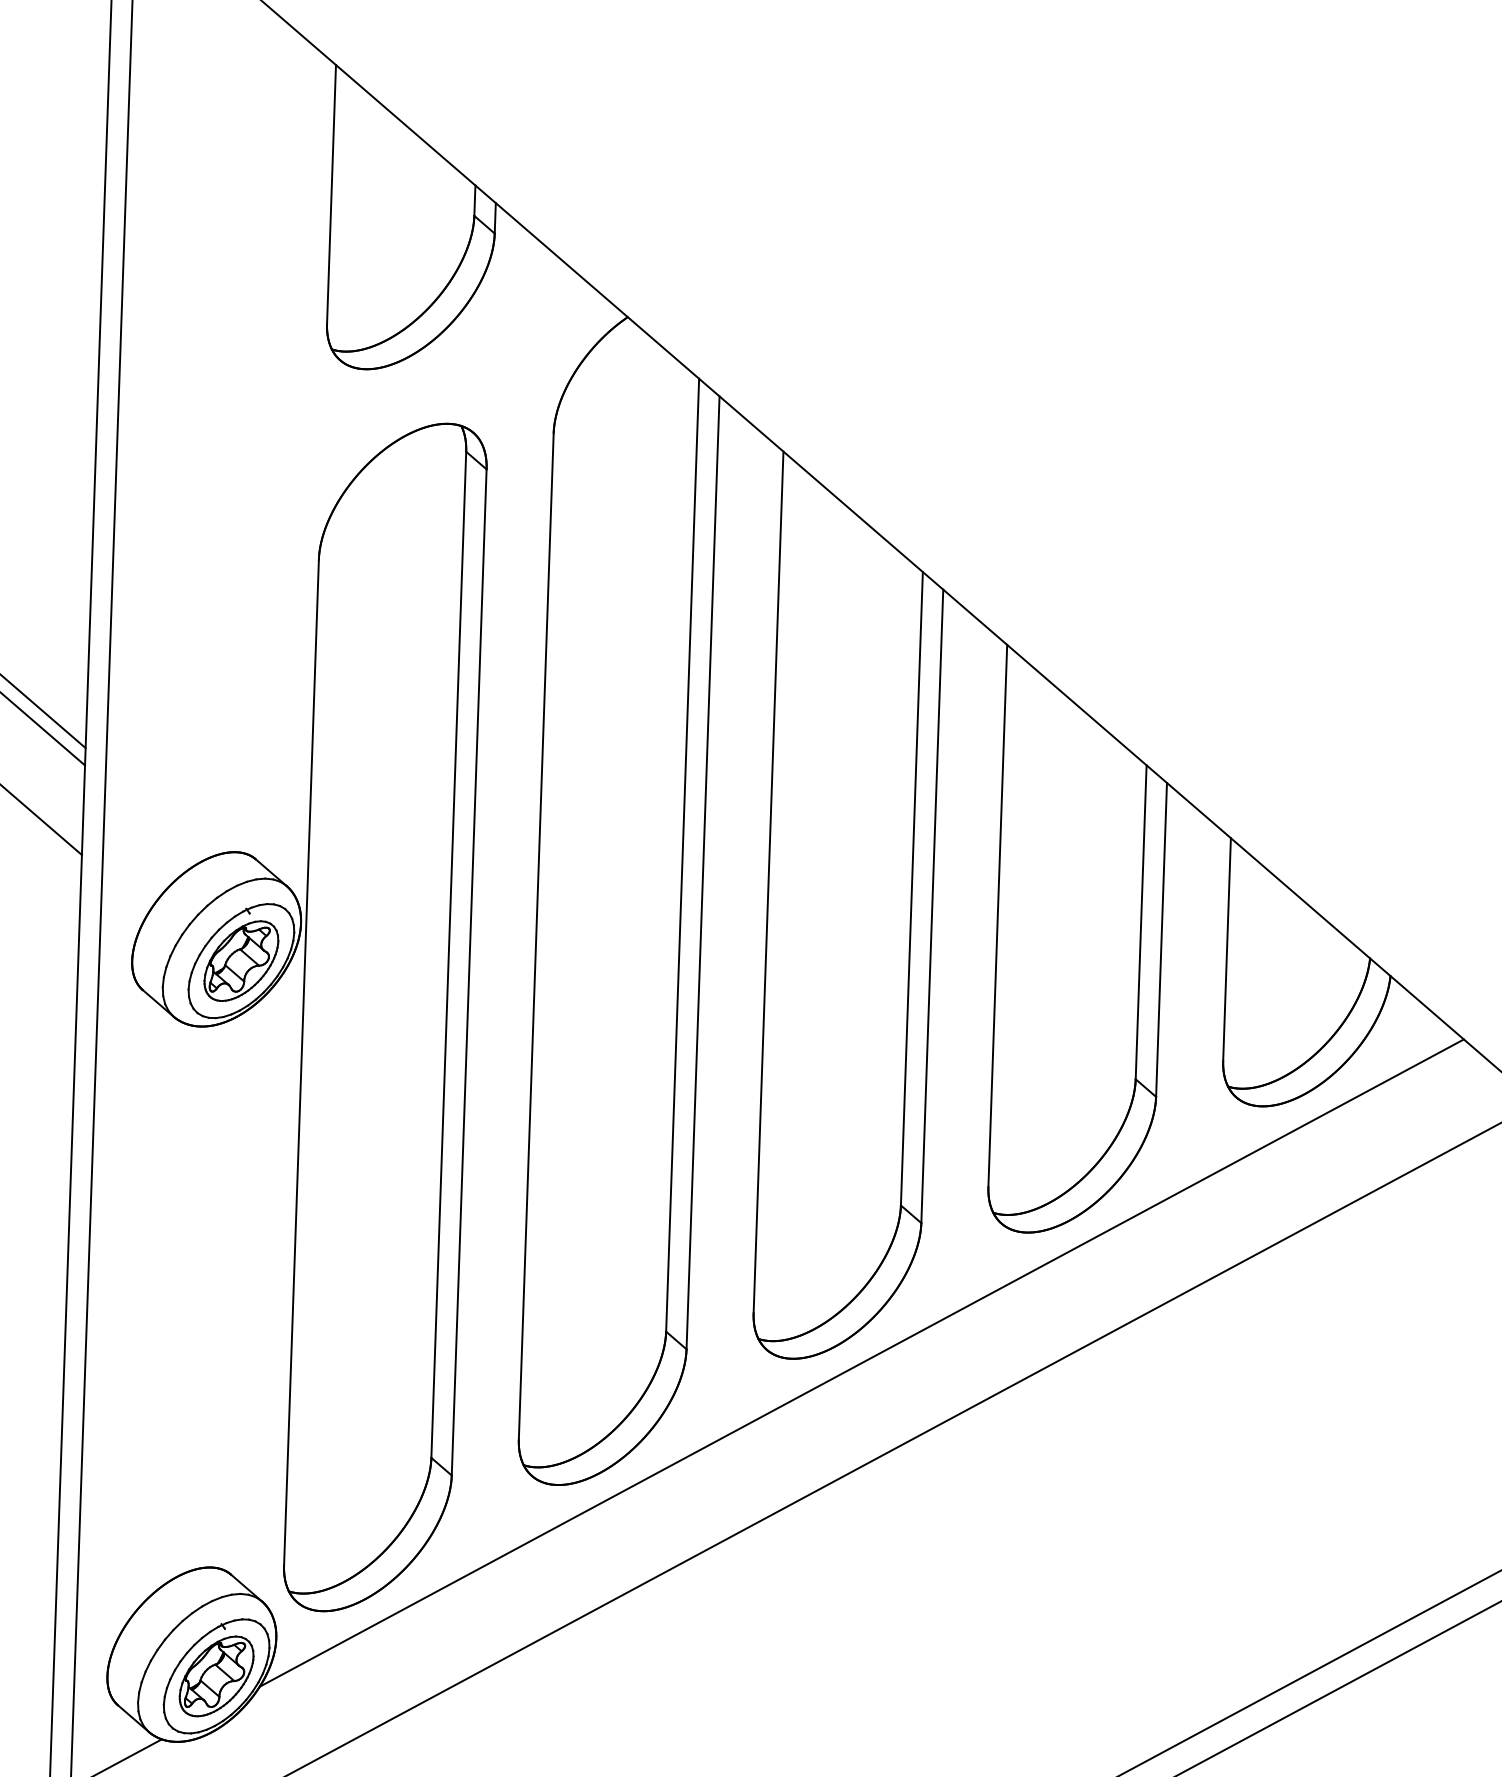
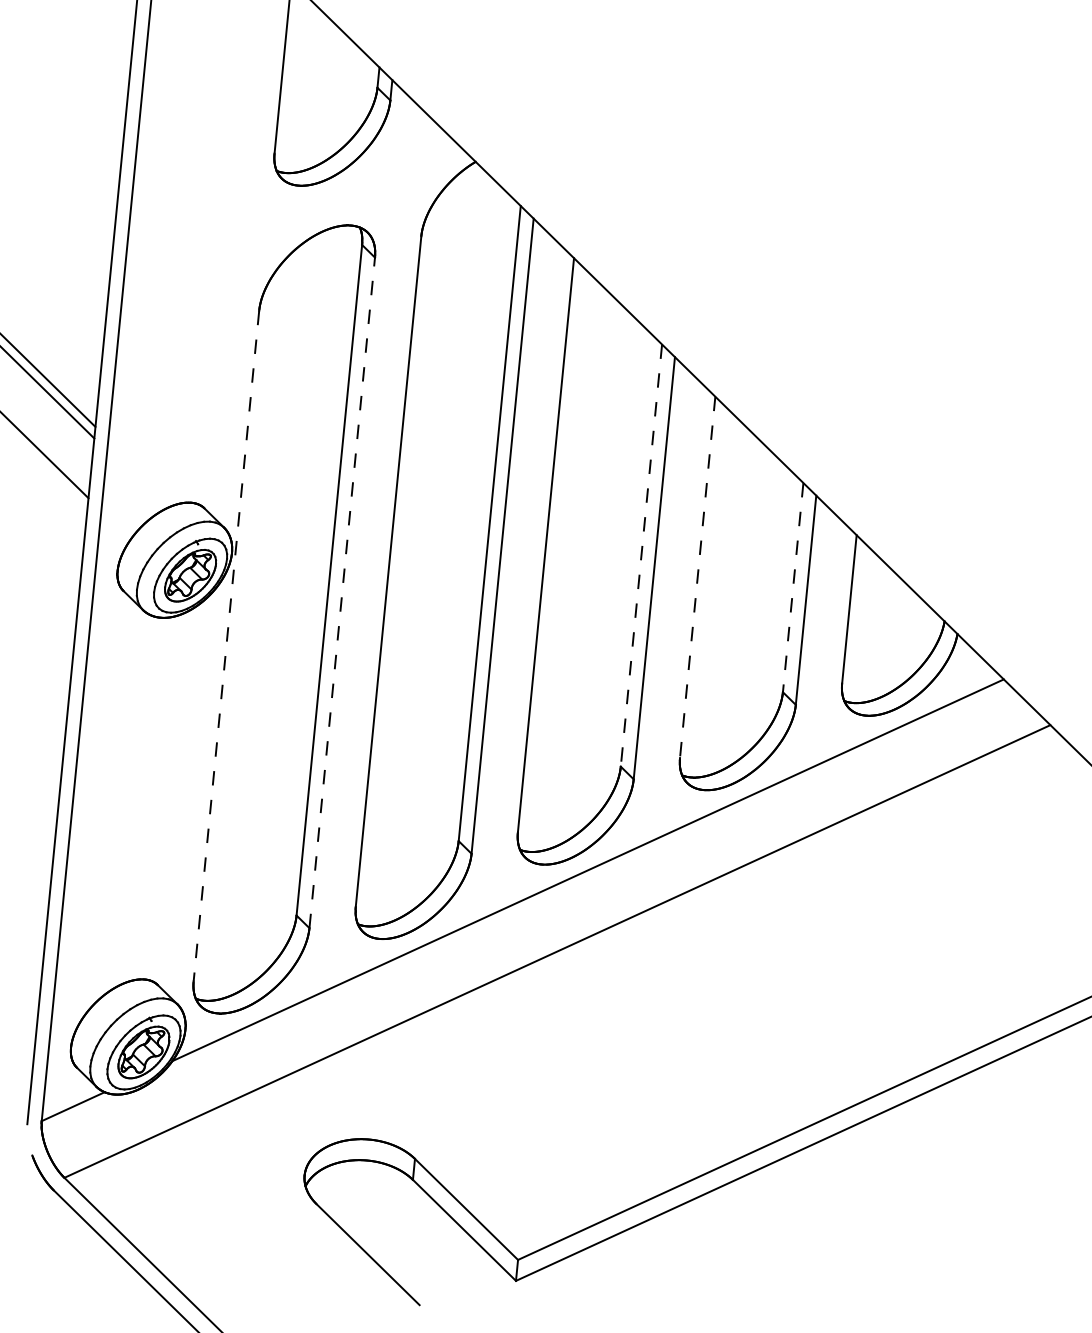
line: (912, 890) -> (641, 556), solid -> dashed
line: (997, 916) -> (697, 577), solid -> dashed
line: (1141, 923) -> (793, 588), solid -> dashed
line: (469, 971) -> (342, 592), solid -> dashed
line: (301, 1063) -> (226, 646), solid -> dashed

